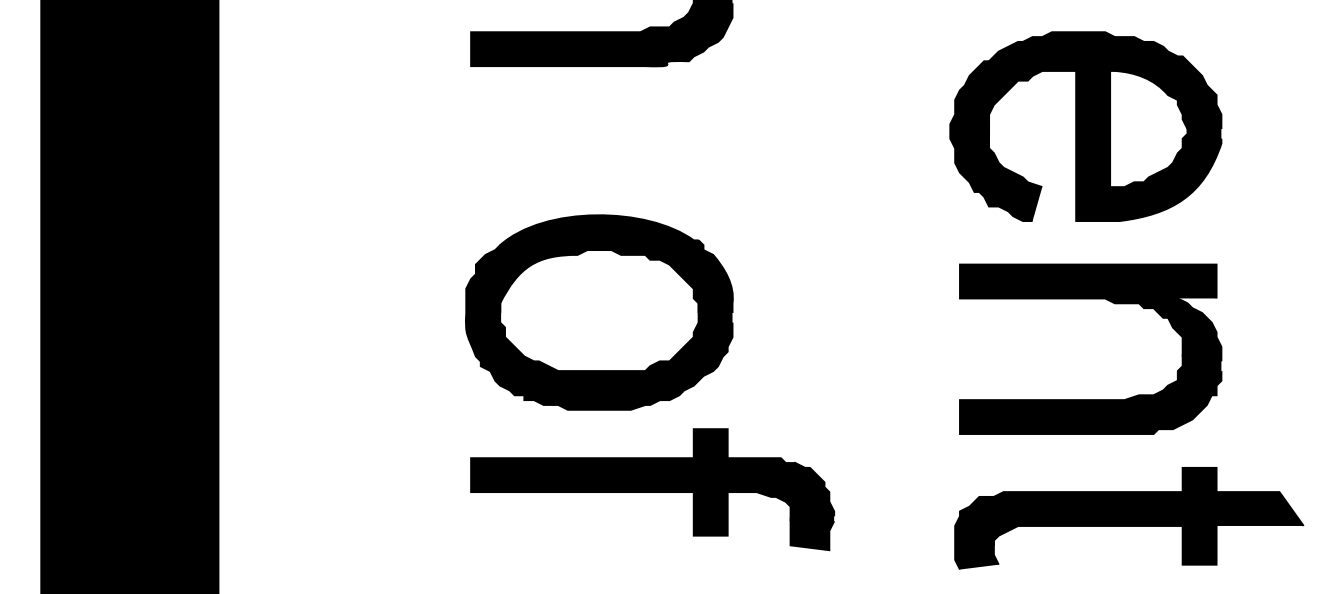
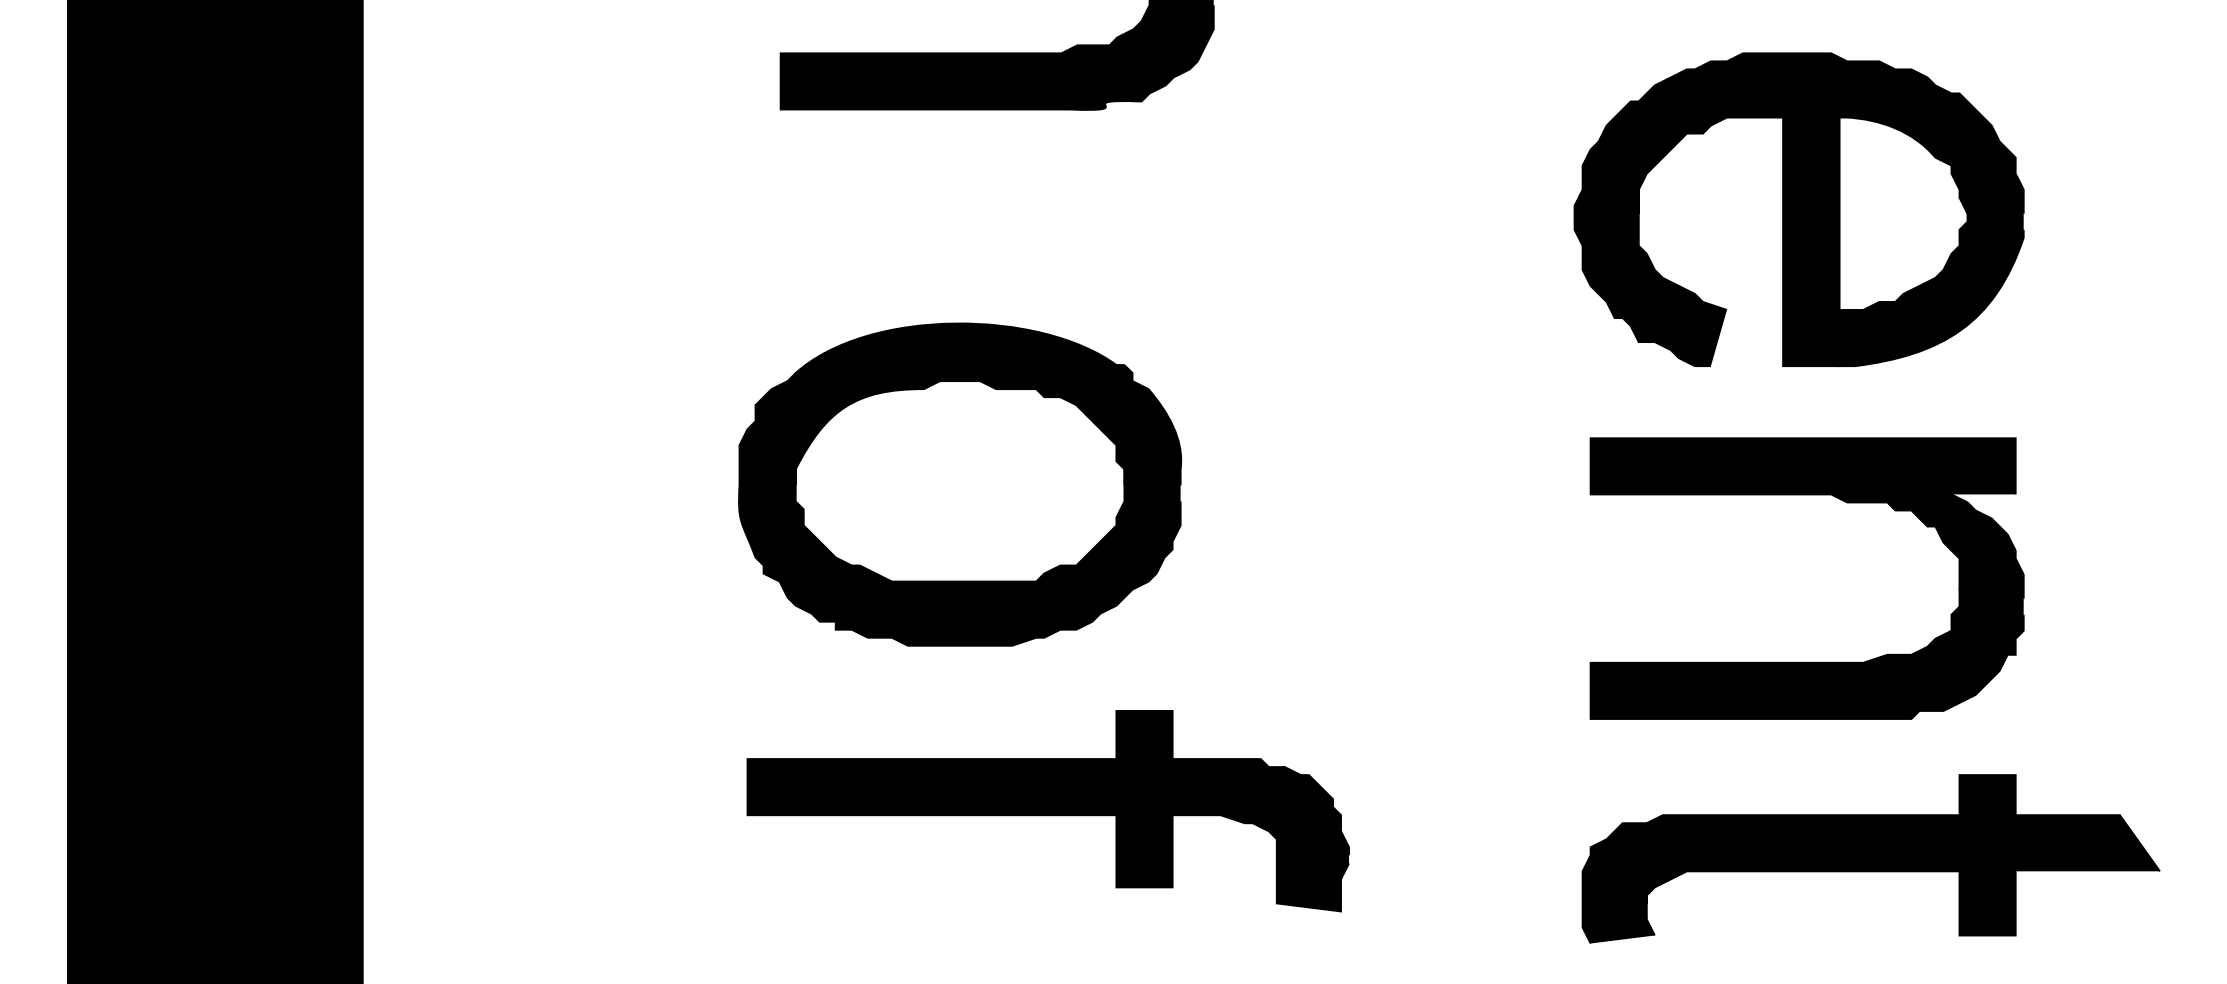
part: (599, 312) -> (960, 484), moved
part: (652, 489) -> (1048, 810), moved

